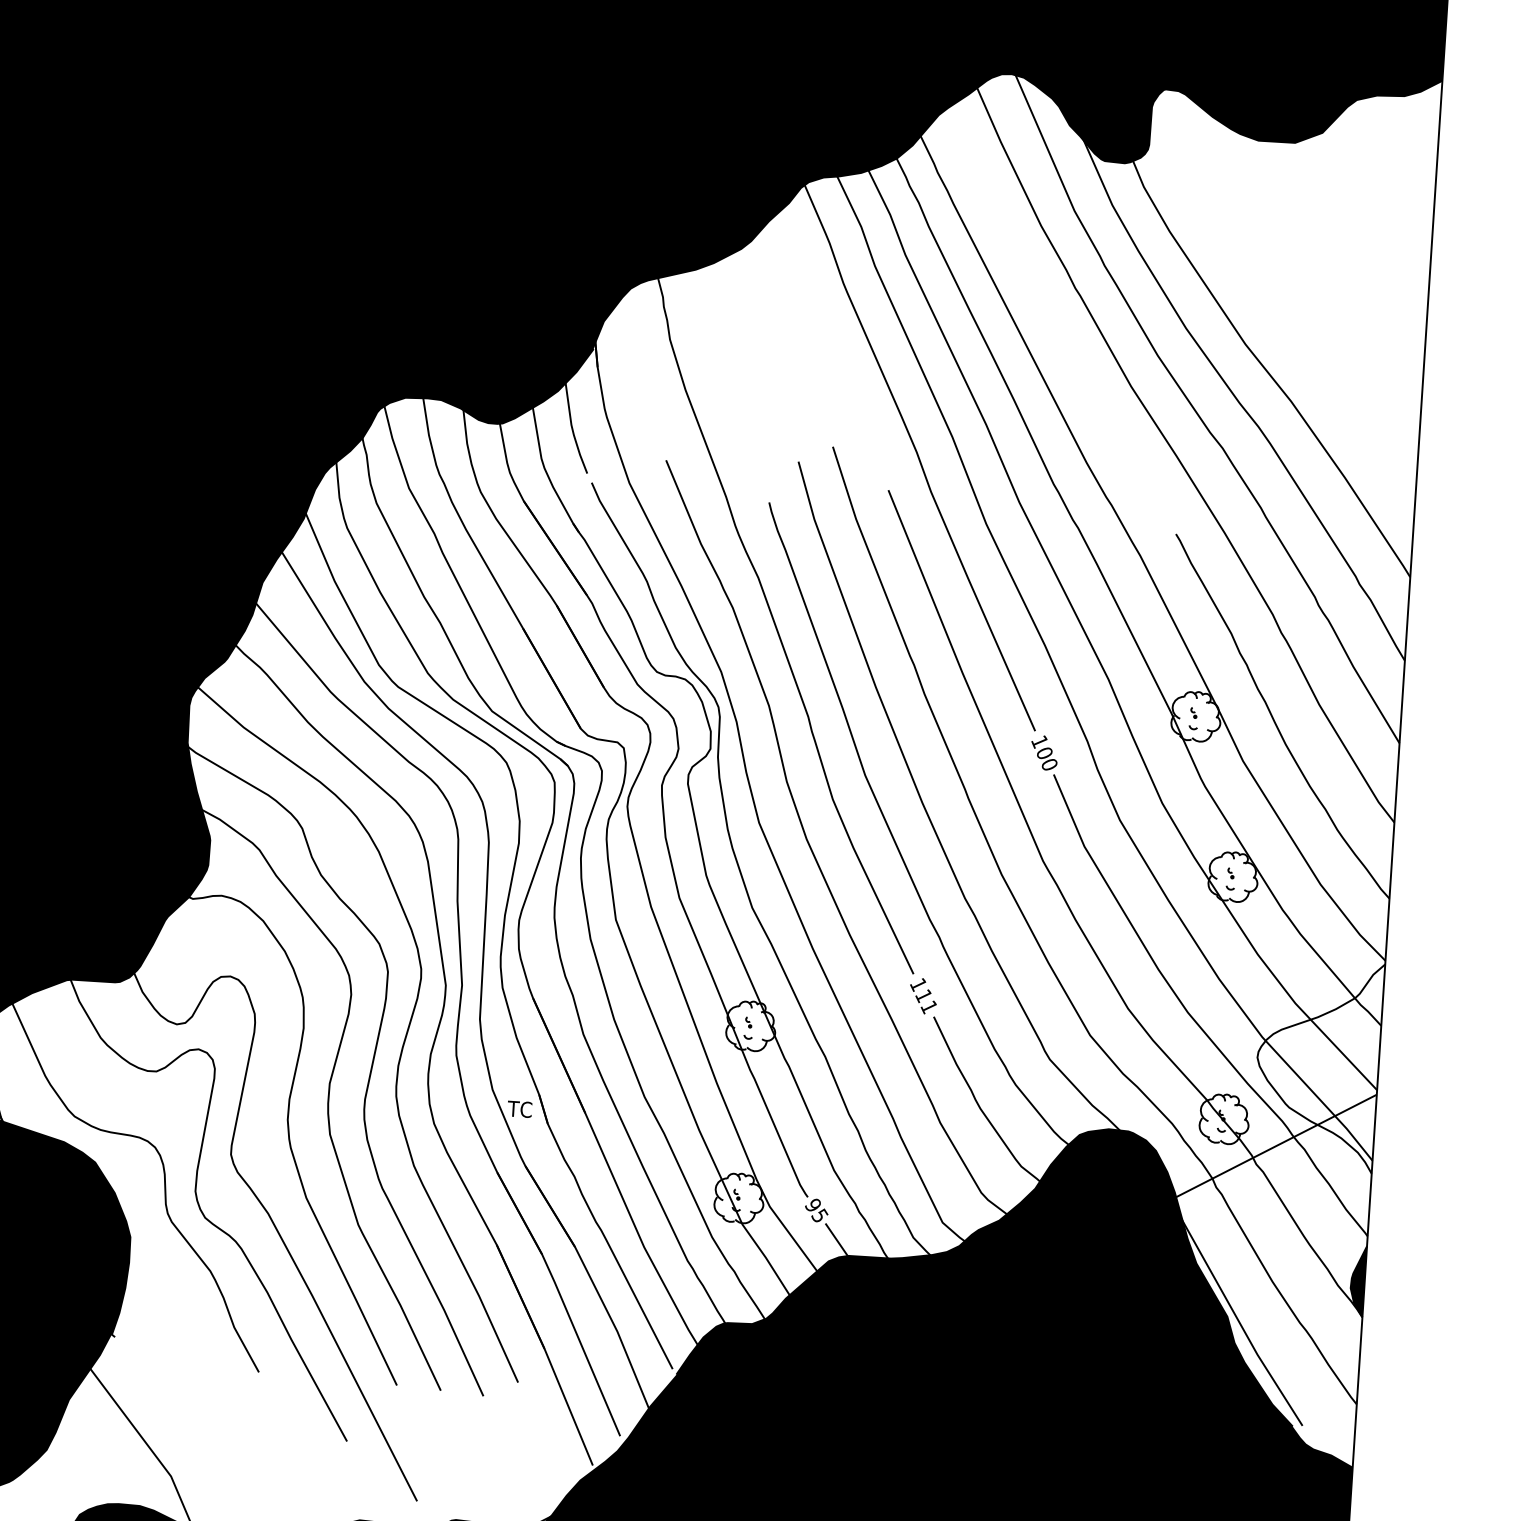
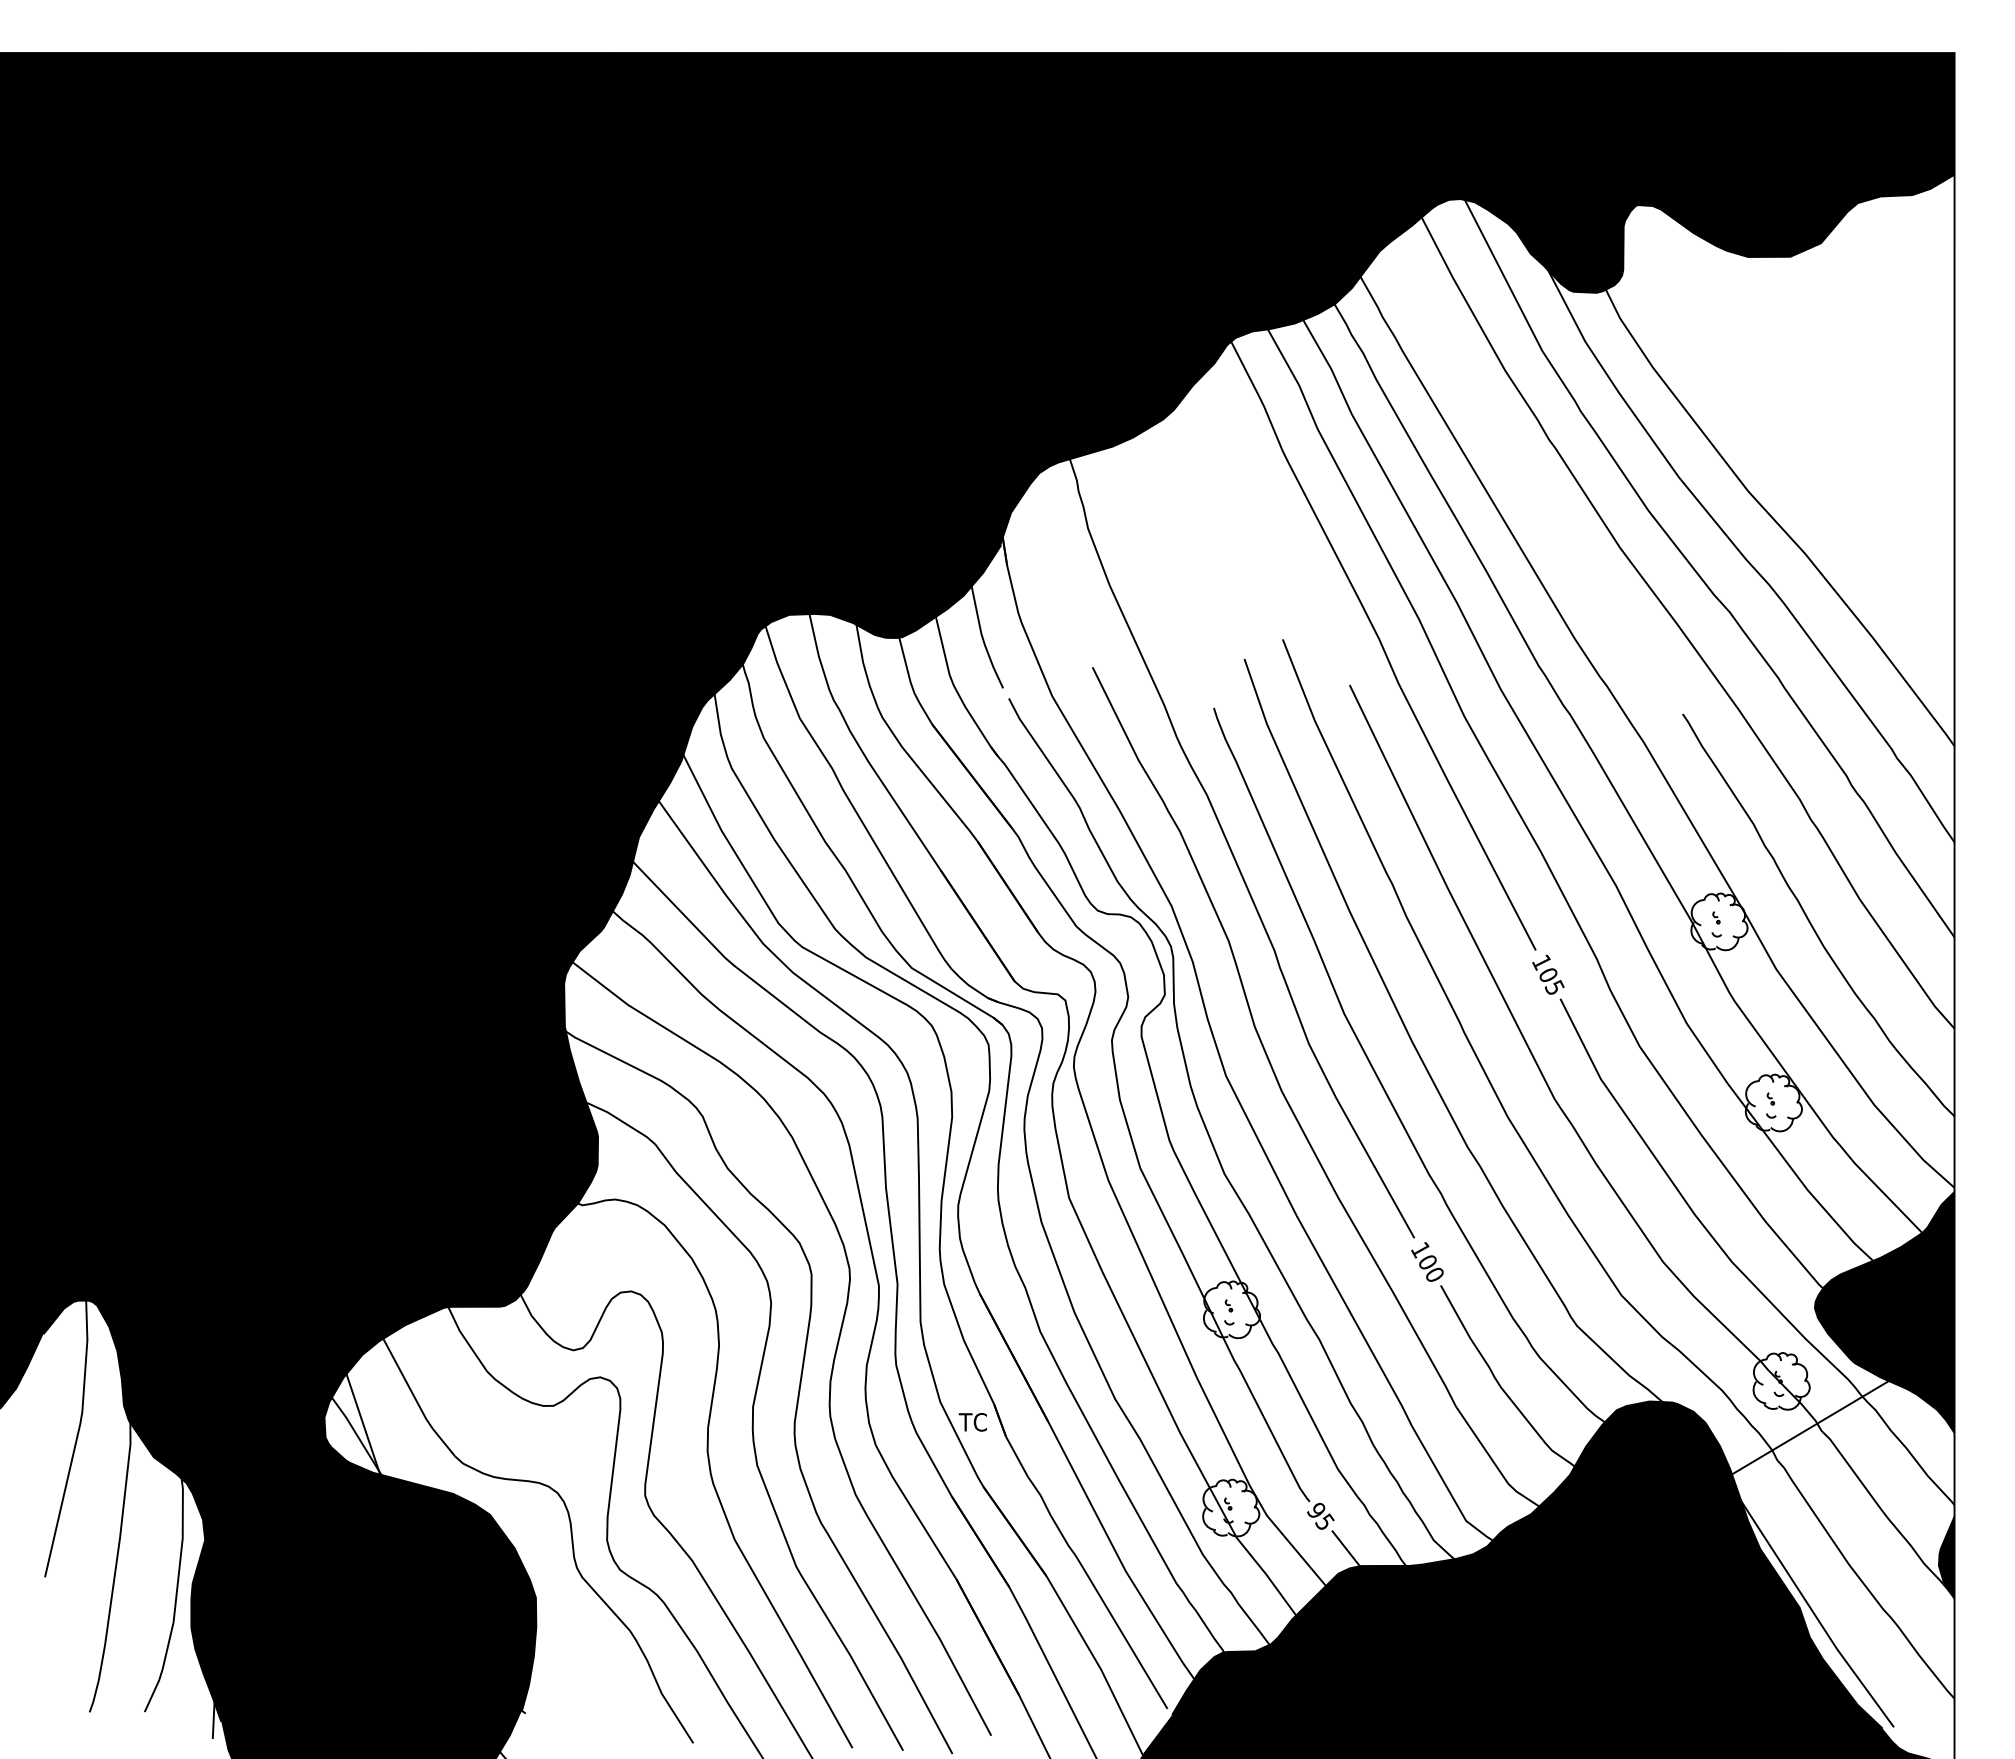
text: (1049, 763) -> (1554, 986), 100 -> 105
text: (925, 1001) -> (1430, 1268), 111 -> 100
fill: (1317, 1065) -> (1884, 1312), added

